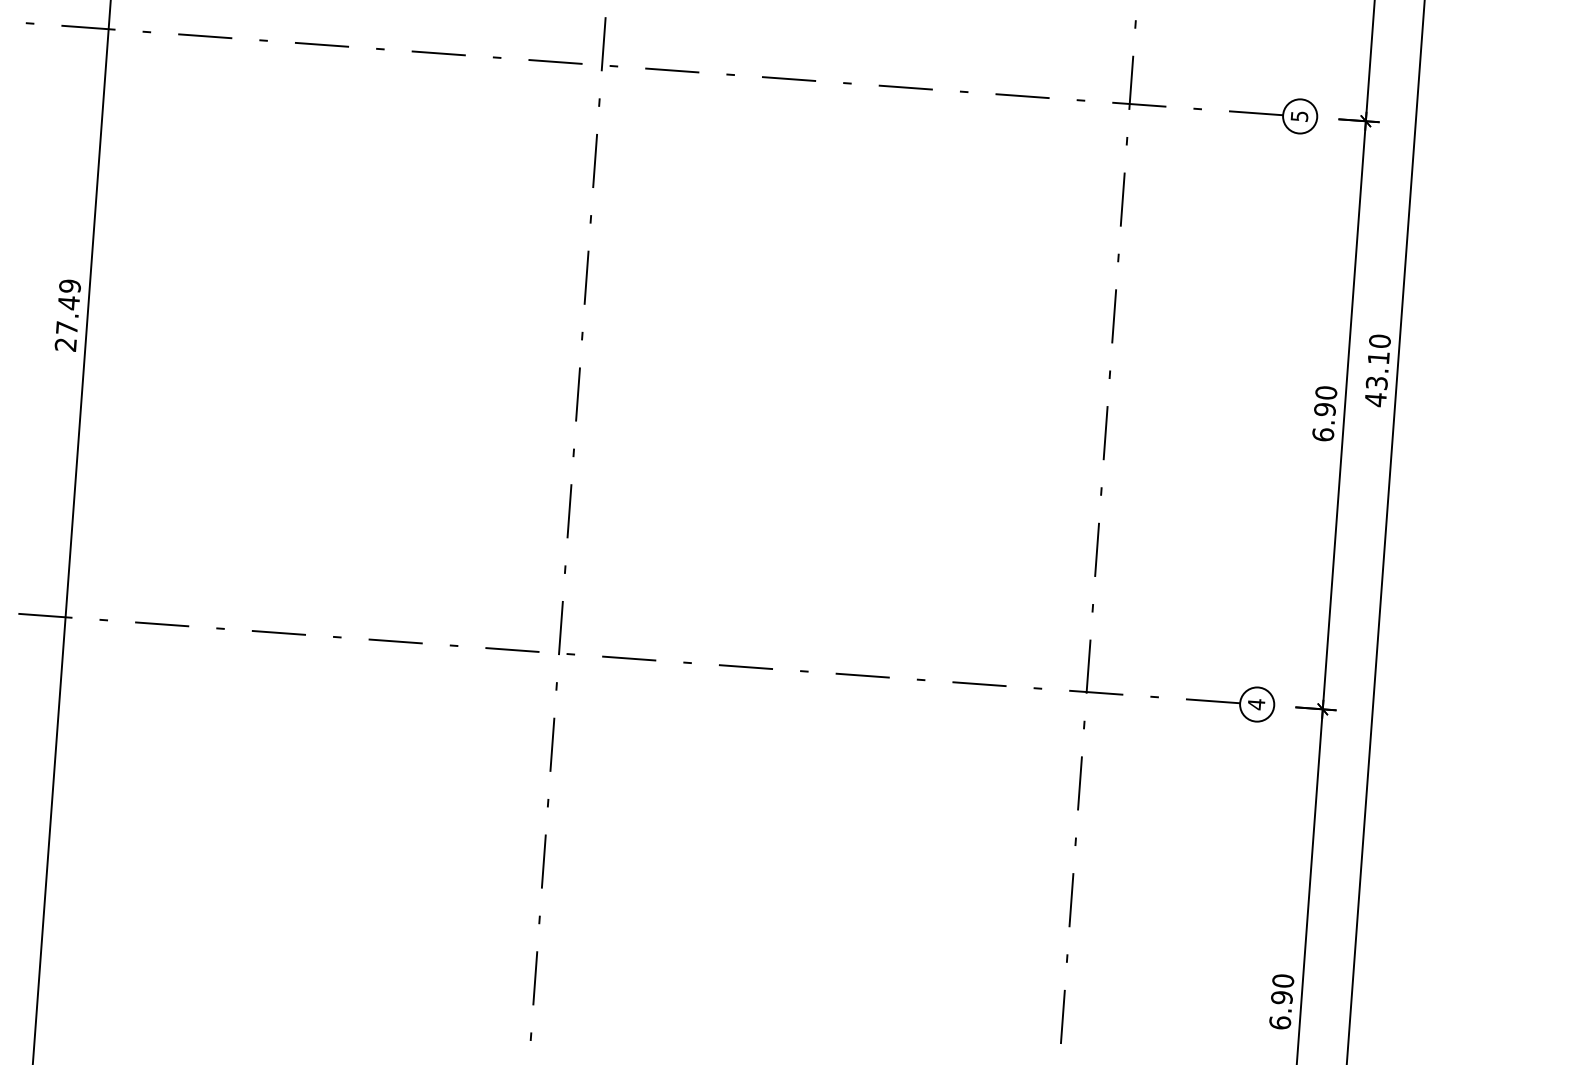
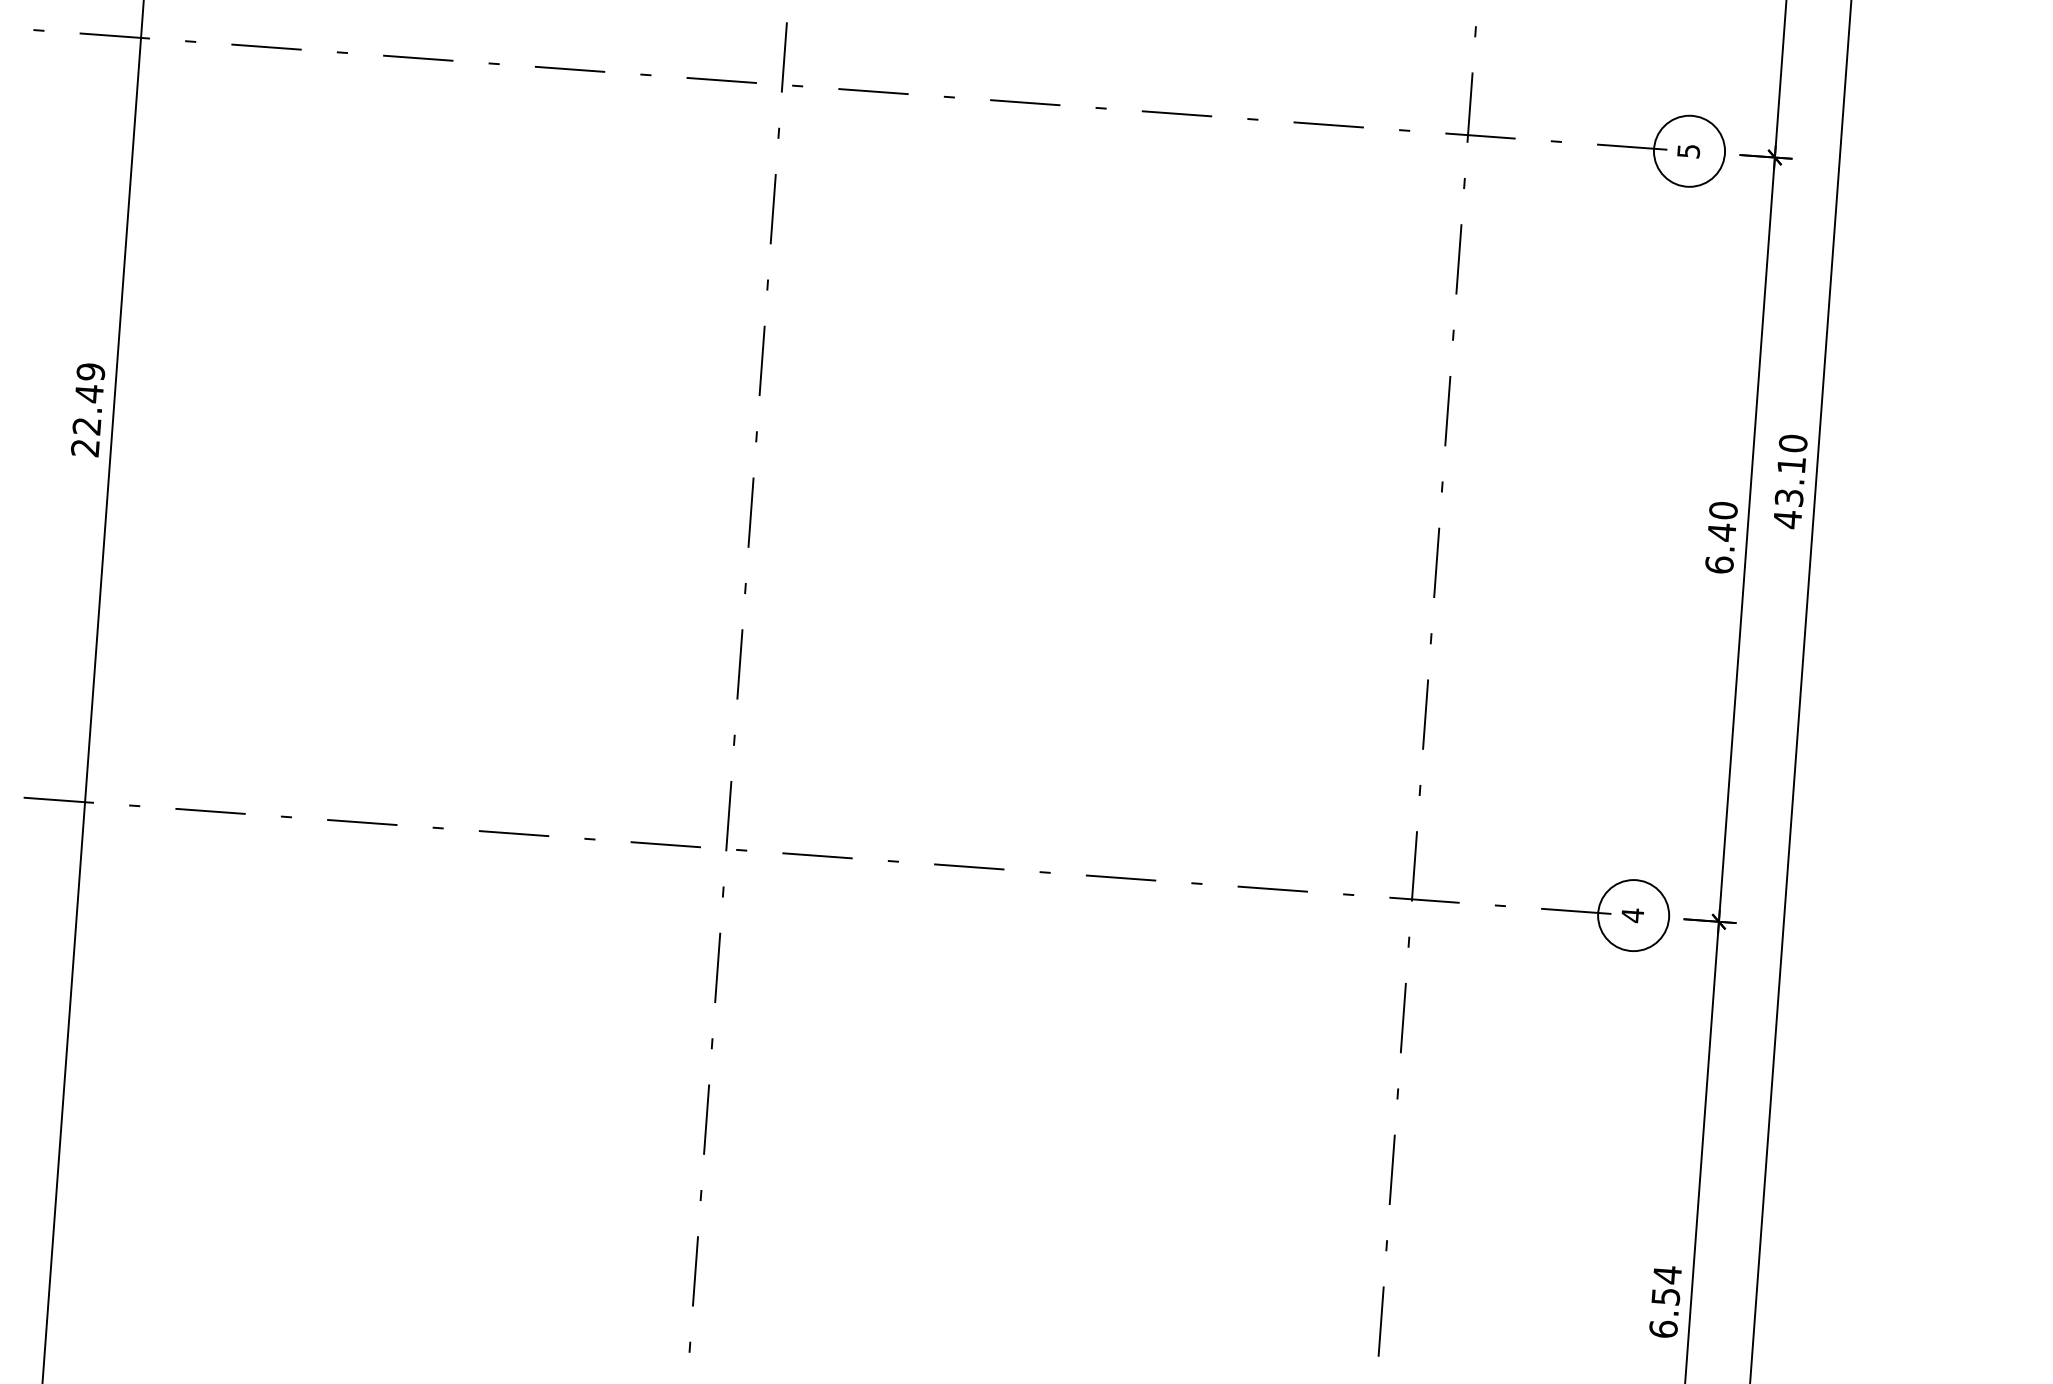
circle: (1300, 116) -> (1689, 151), size x1.6
text: (66, 328) -> (86, 426), 27.49 -> 22.49
text: (1324, 410) -> (1721, 533), 6.90 -> 6.40
circle: (1257, 704) -> (1634, 915), size x1.6
text: (1282, 989) -> (1666, 1285), 6.90 -> 6.54

